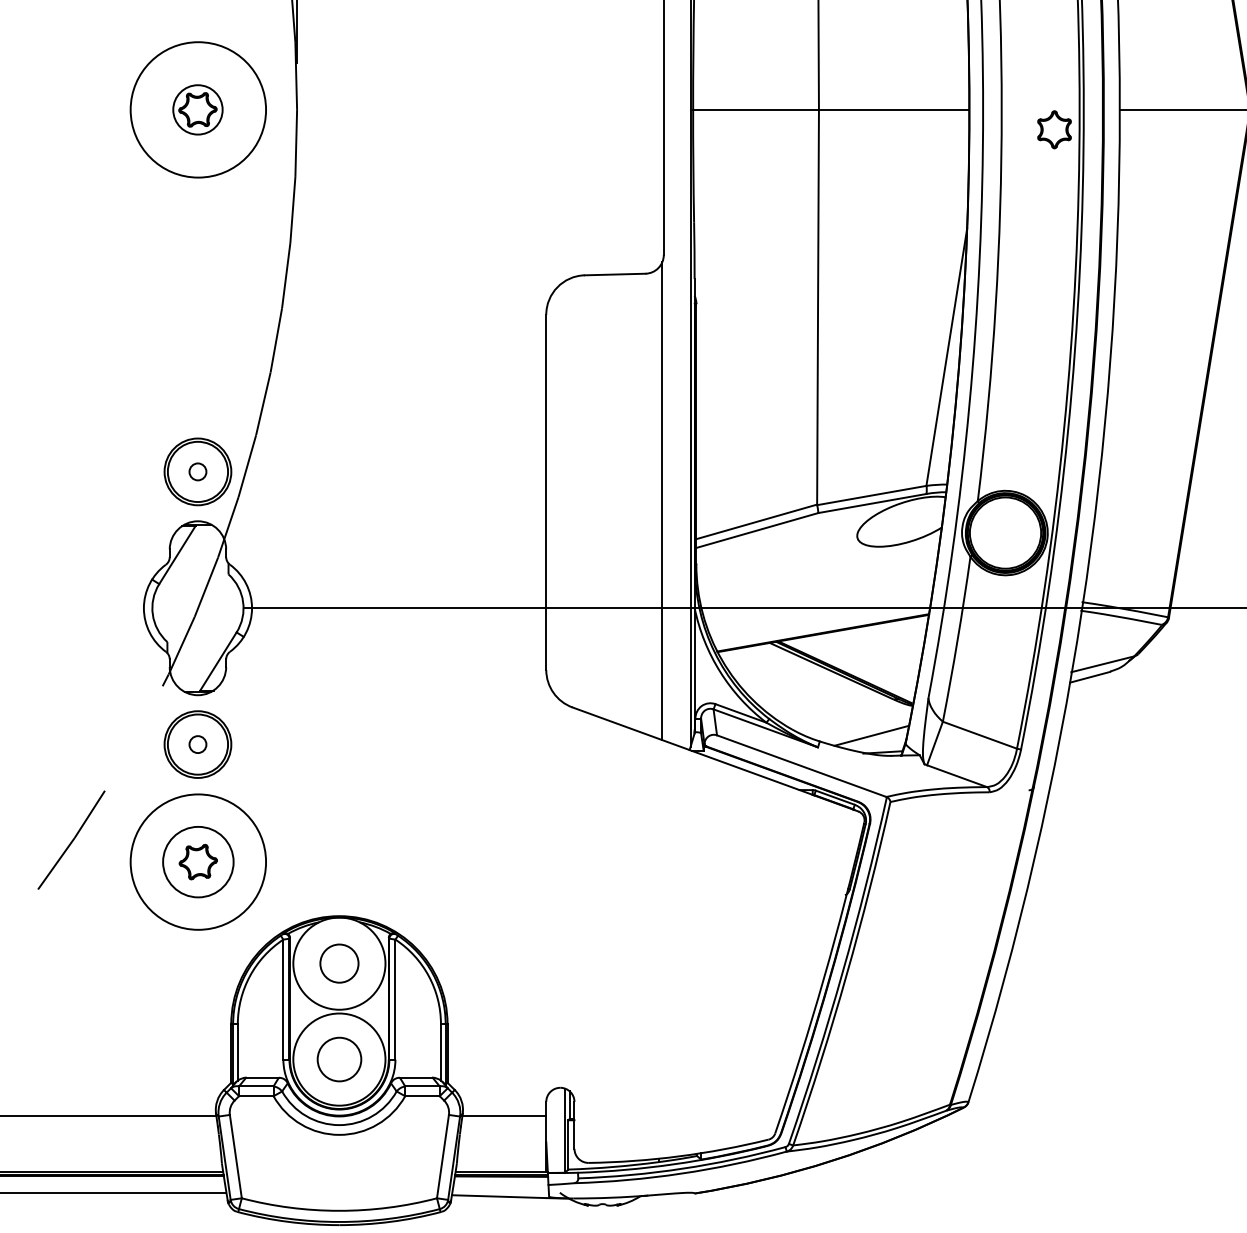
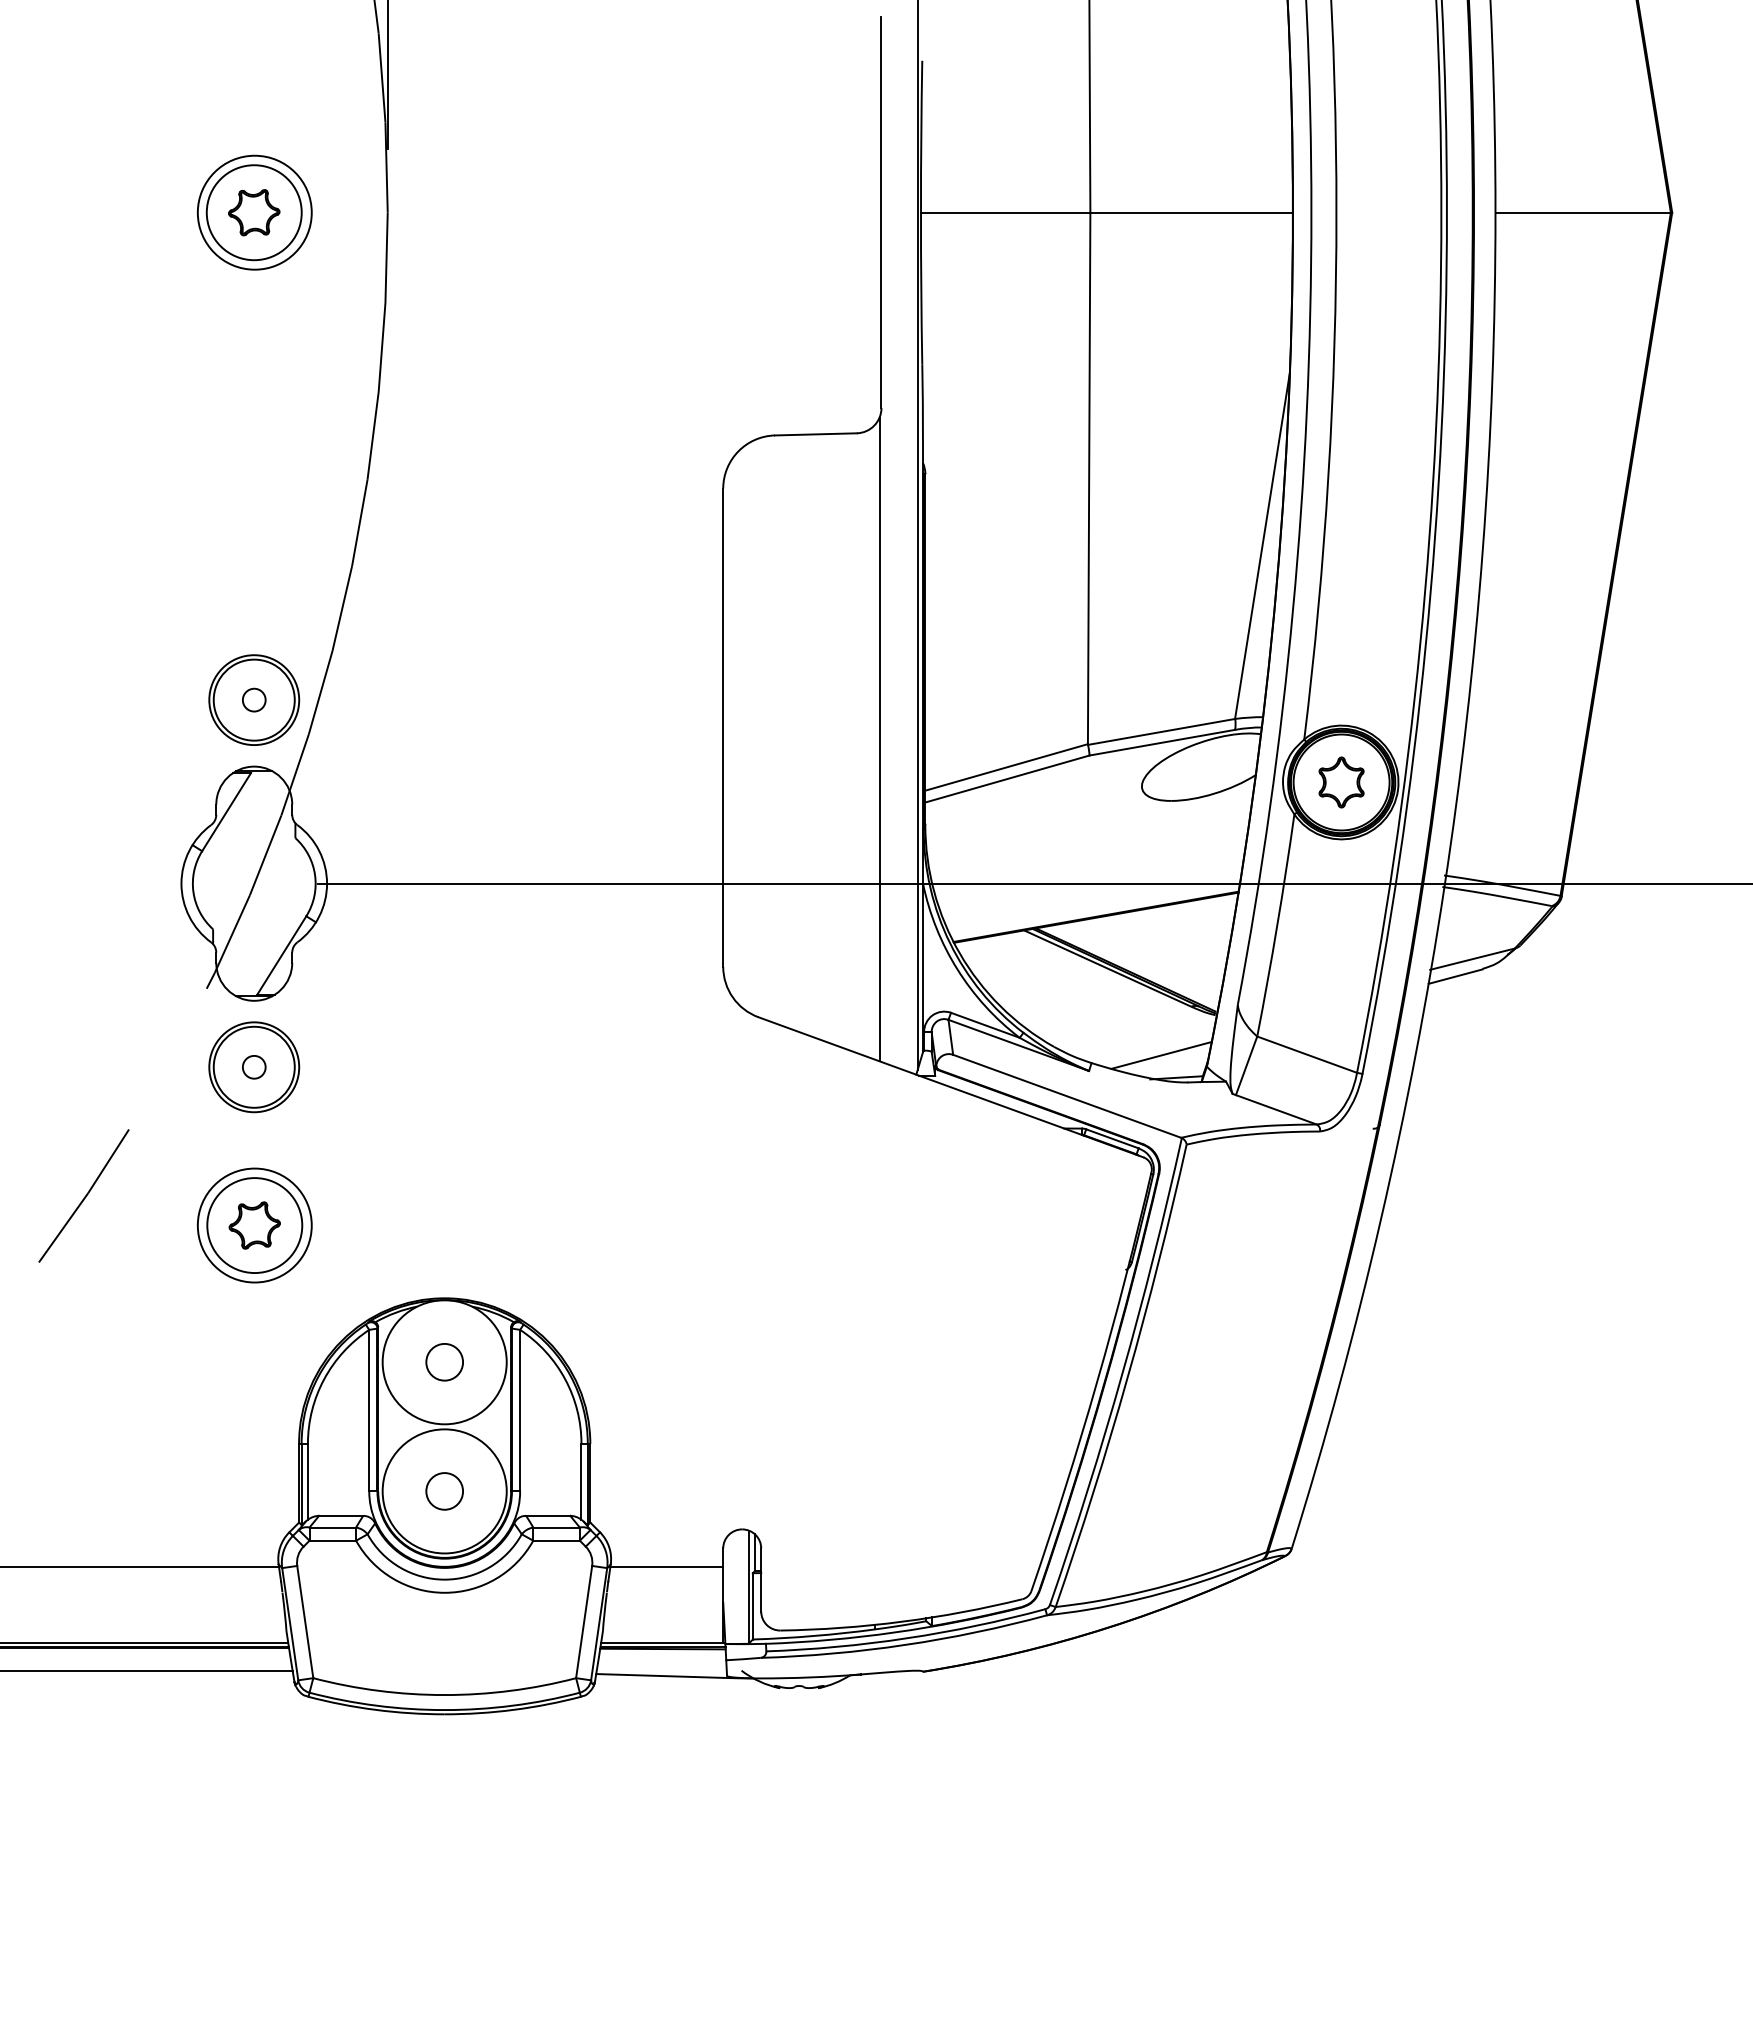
circle: (197, 109) -> (253, 212), size x1.43
circle: (198, 109) -> (254, 212), size x0.62
part: (1054, 129) -> (1341, 782), moved
circle: (198, 862) -> (254, 1225), size x0.62
circle: (339, 963) -> (444, 1362), size x0.71
circle: (339, 1059) -> (444, 1491), size x0.62

